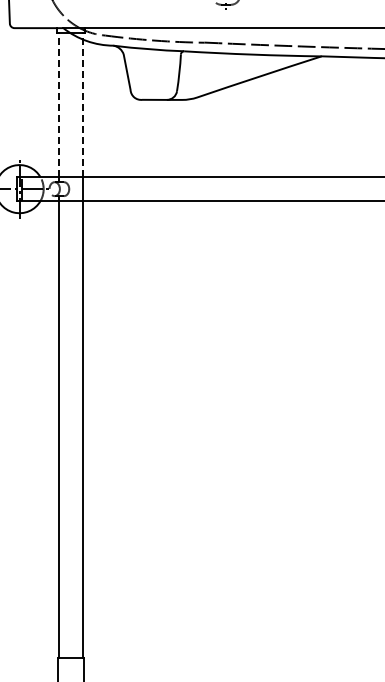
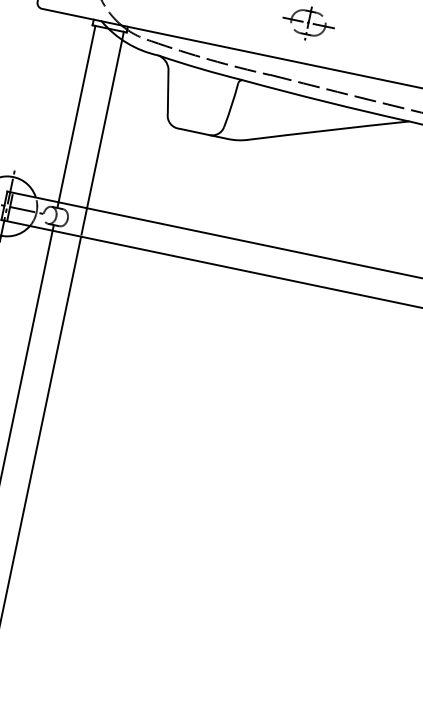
line: (59, 104) -> (77, 113), dashed -> solid
line: (82, 104) -> (105, 119), dashed -> solid

